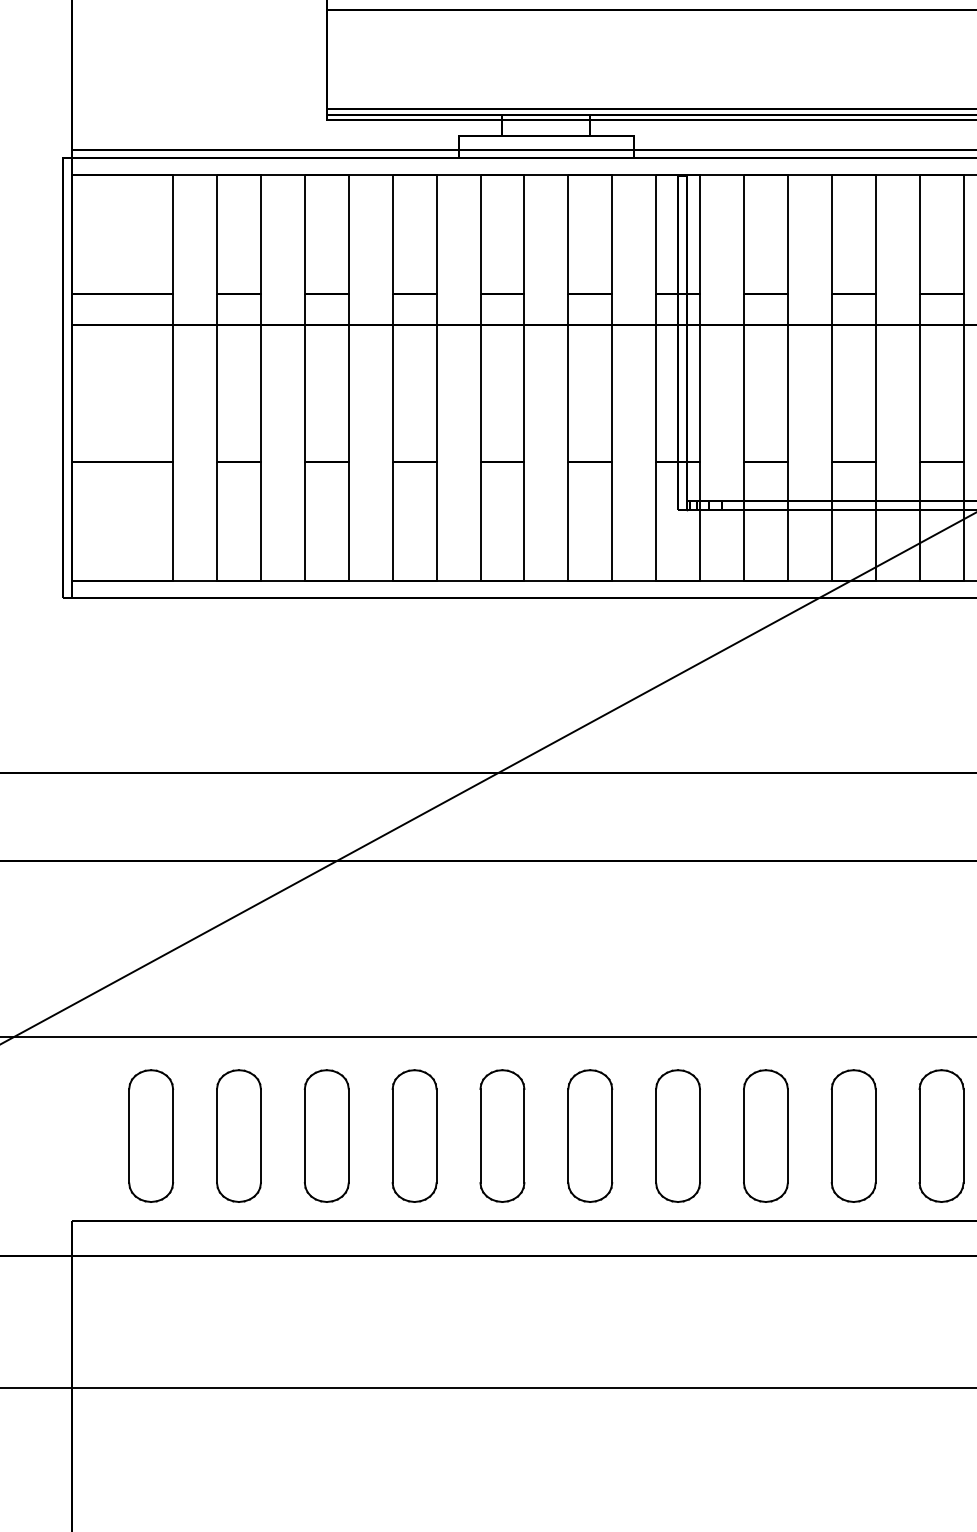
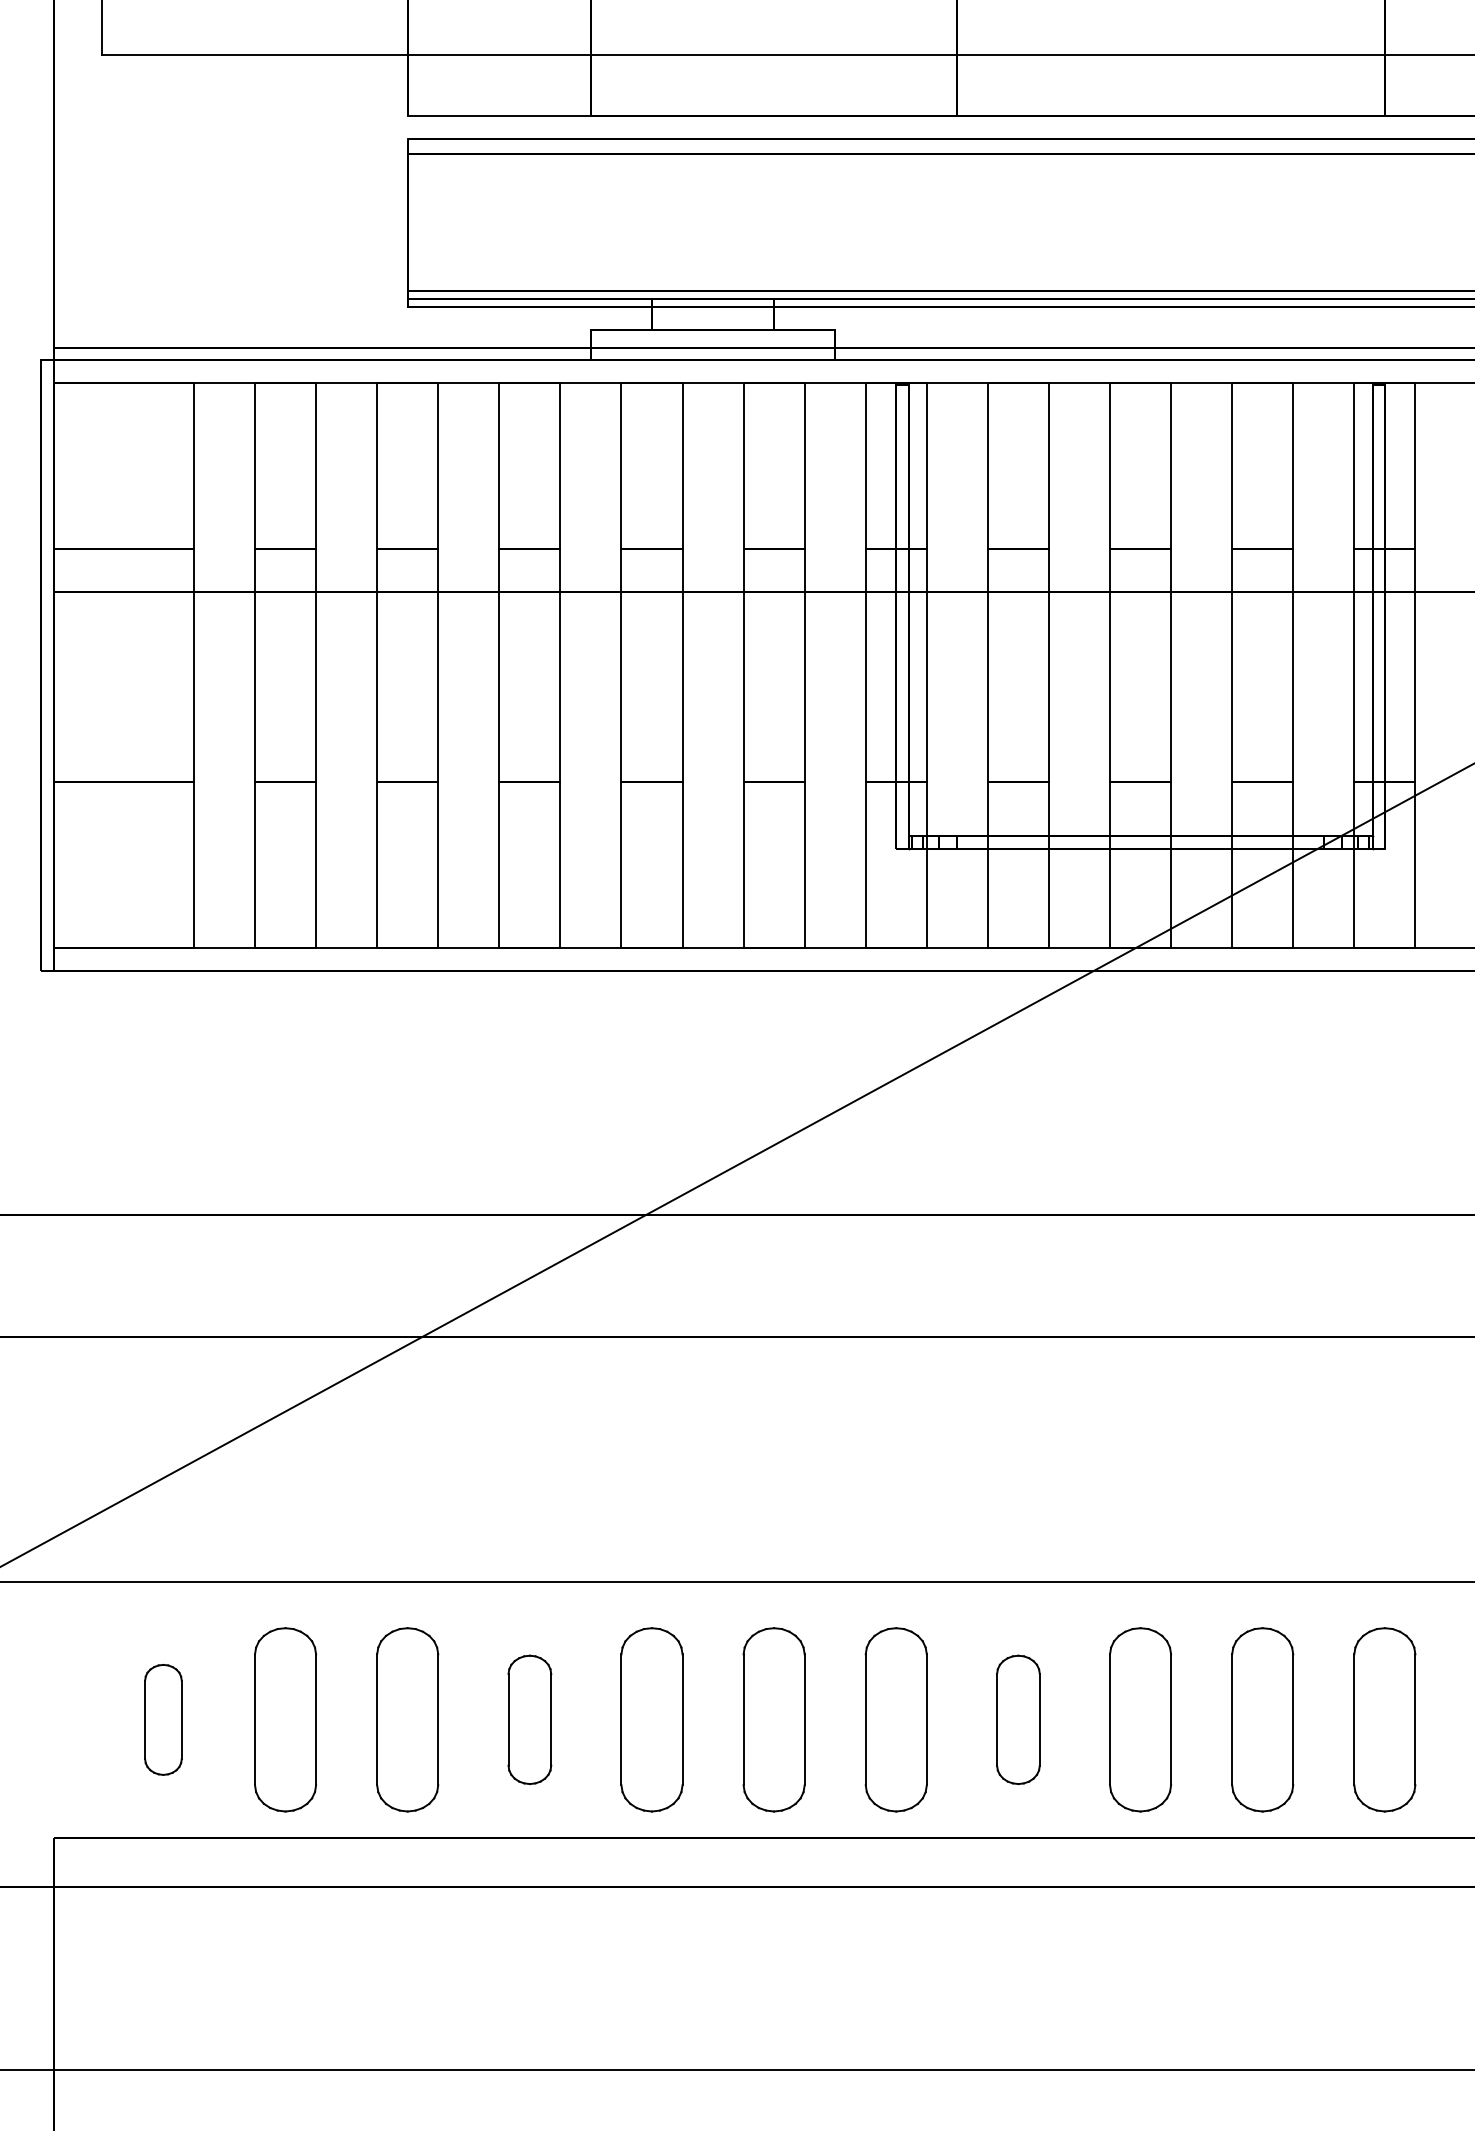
part: (151, 1135) -> (163, 1719), size x0.6
part: (414, 1135) -> (529, 1719), size x0.7
part: (765, 1135) -> (1018, 1719), size x0.7

